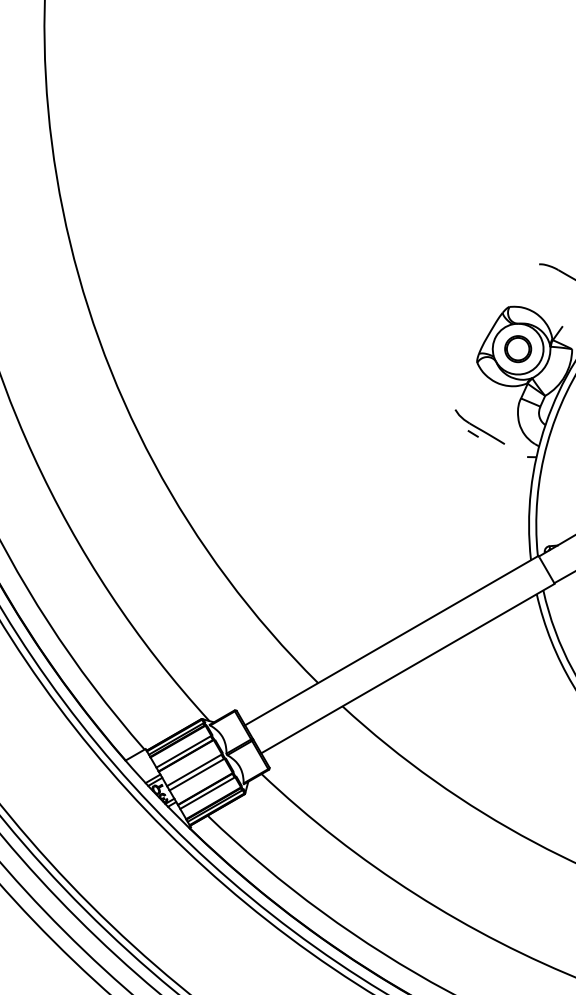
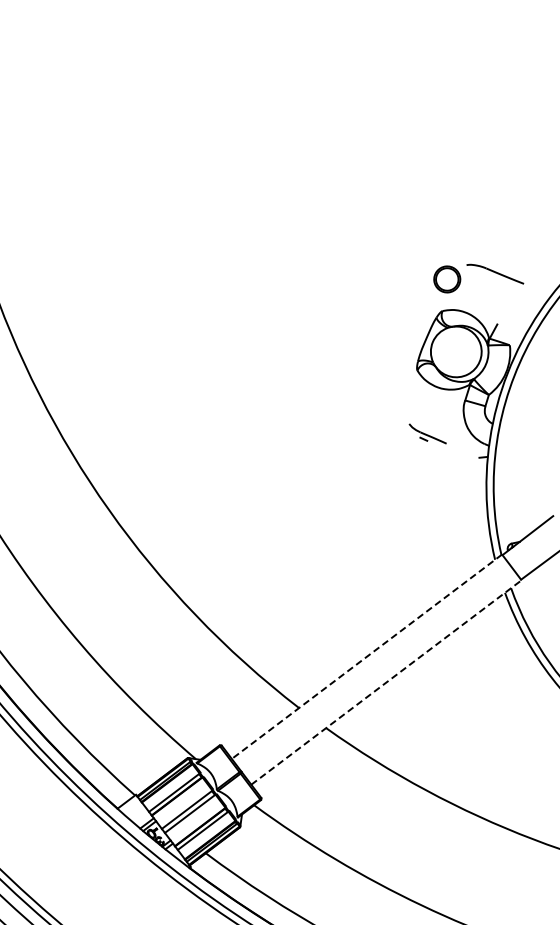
part: (518, 349) -> (447, 279), moved
part: (479, 426) -> (427, 433), size x0.7
line: (391, 640) -> (366, 656), solid -> dashed
line: (408, 668) -> (386, 682), solid -> dashed

